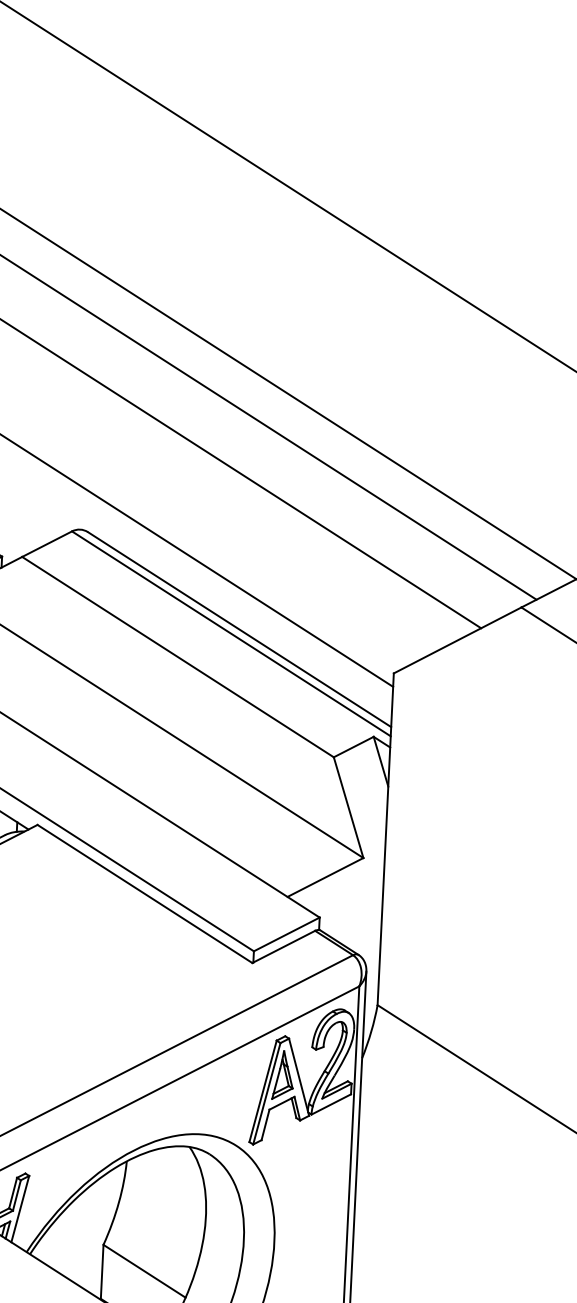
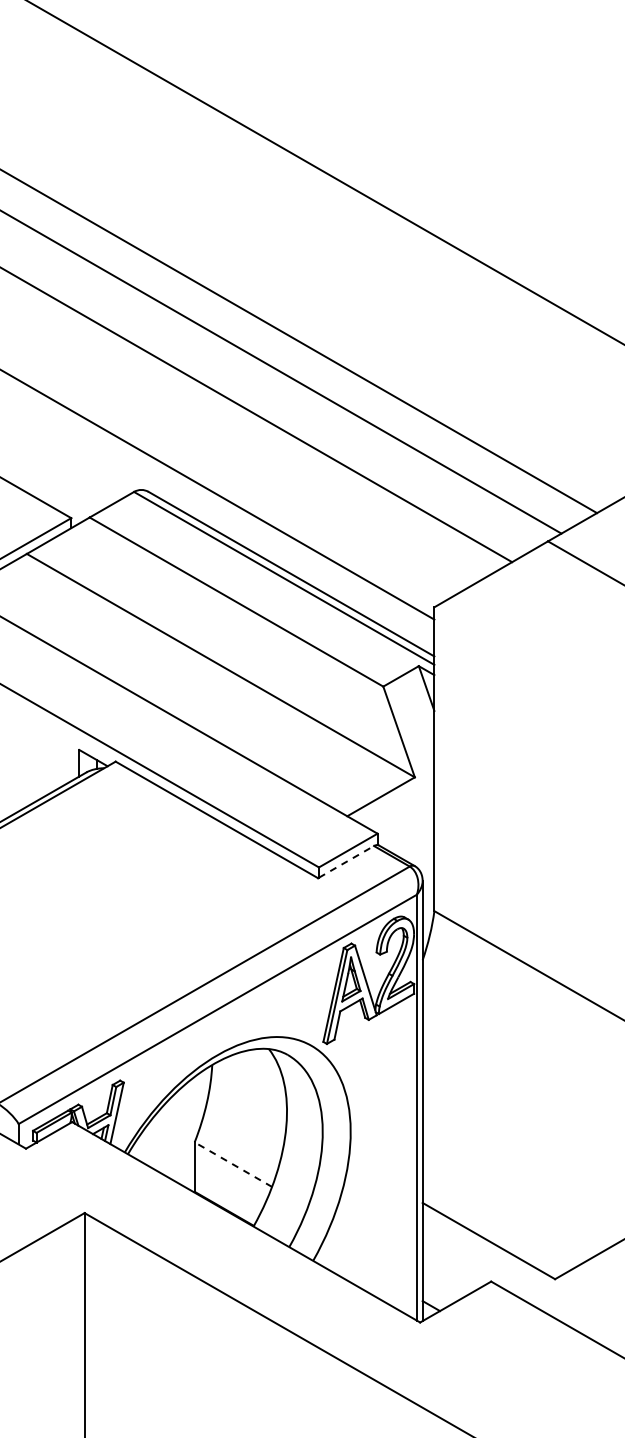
line: (284, 946) -> (346, 861), solid -> dashed
line: (144, 1271) -> (233, 1164), solid -> dashed

